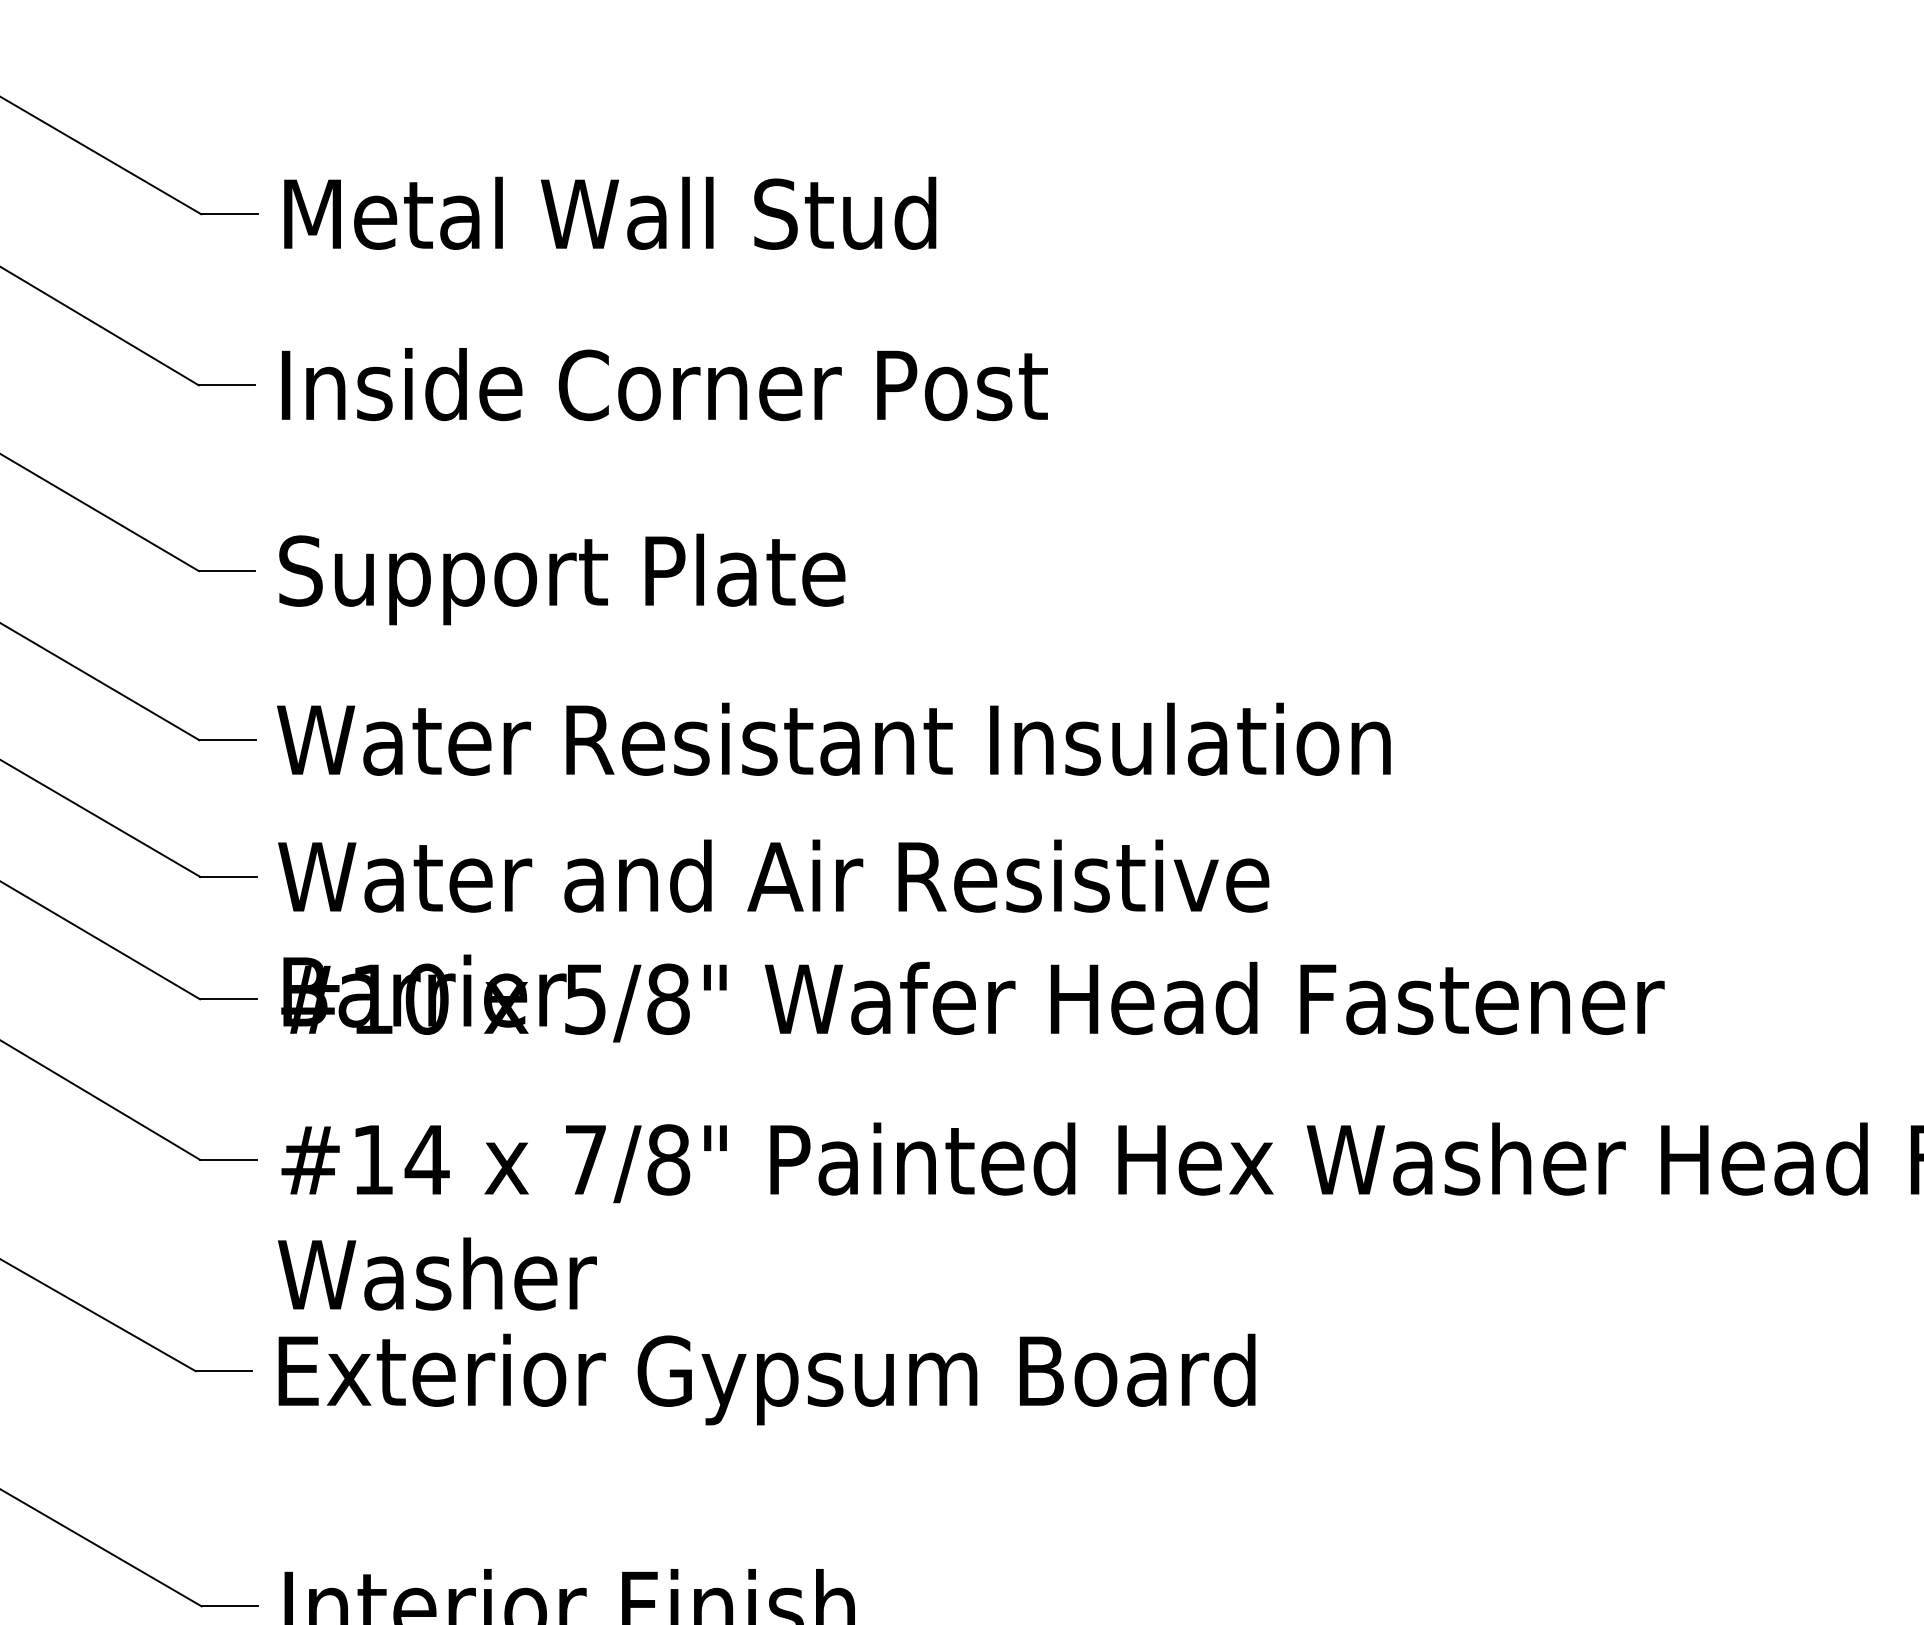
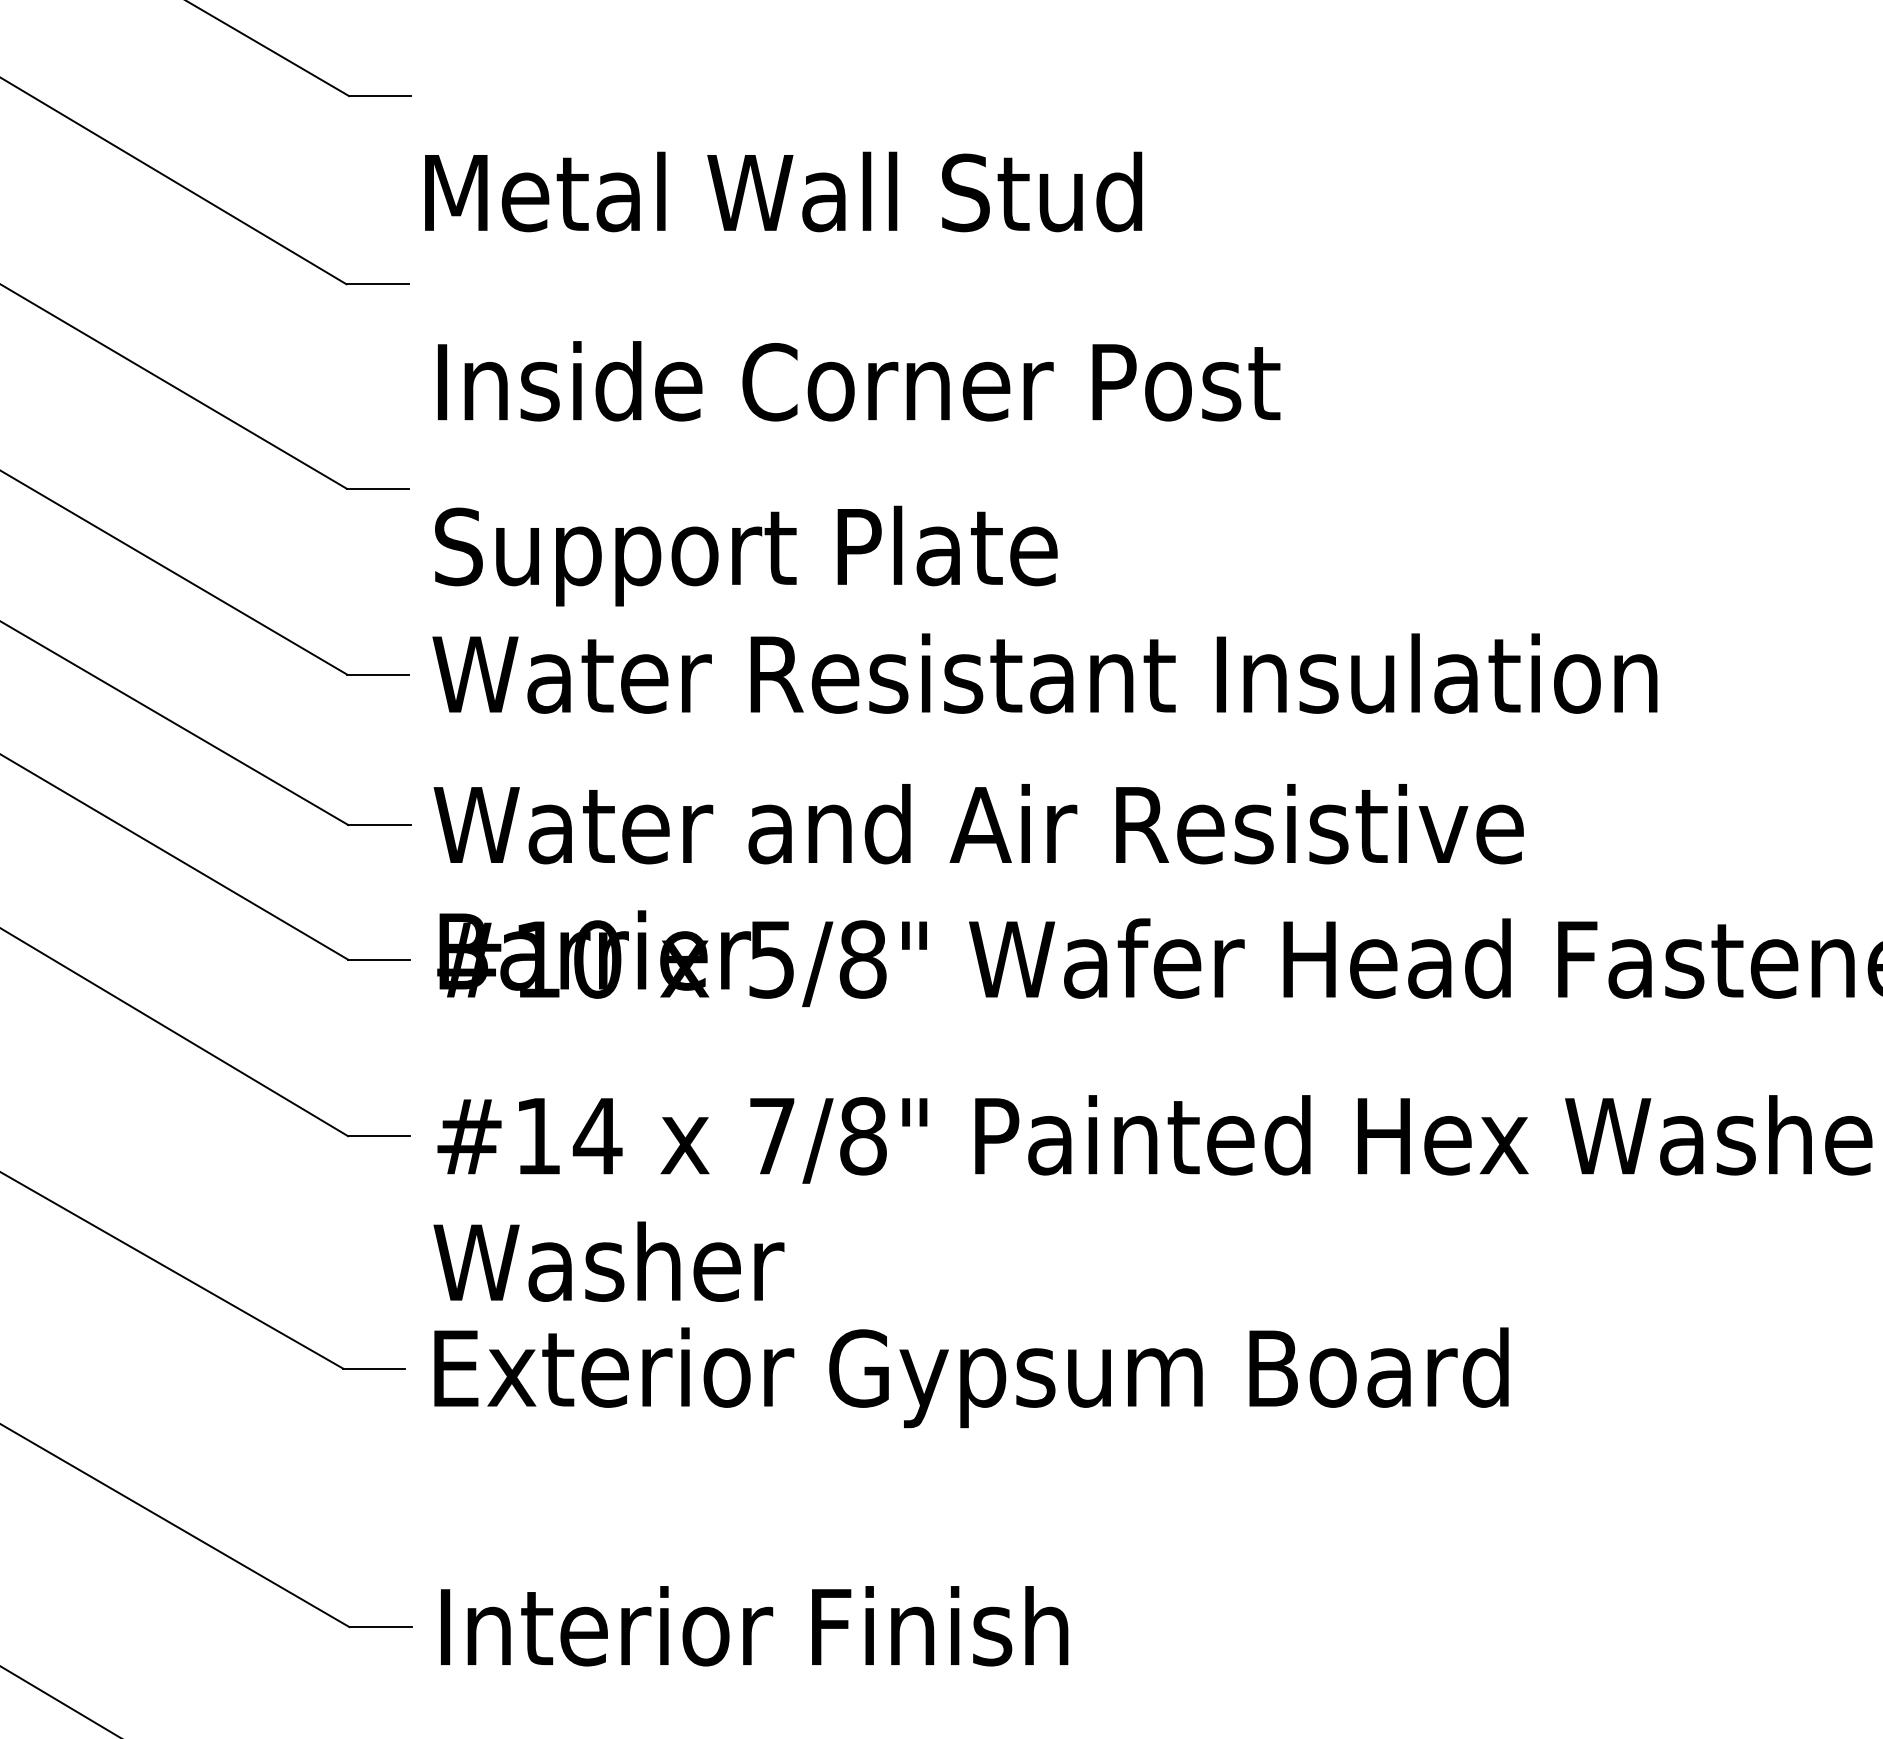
text: (610, 212) -> (783, 191), moved
text: (664, 384) -> (858, 381), moved
text: (562, 579) -> (746, 556), moved

